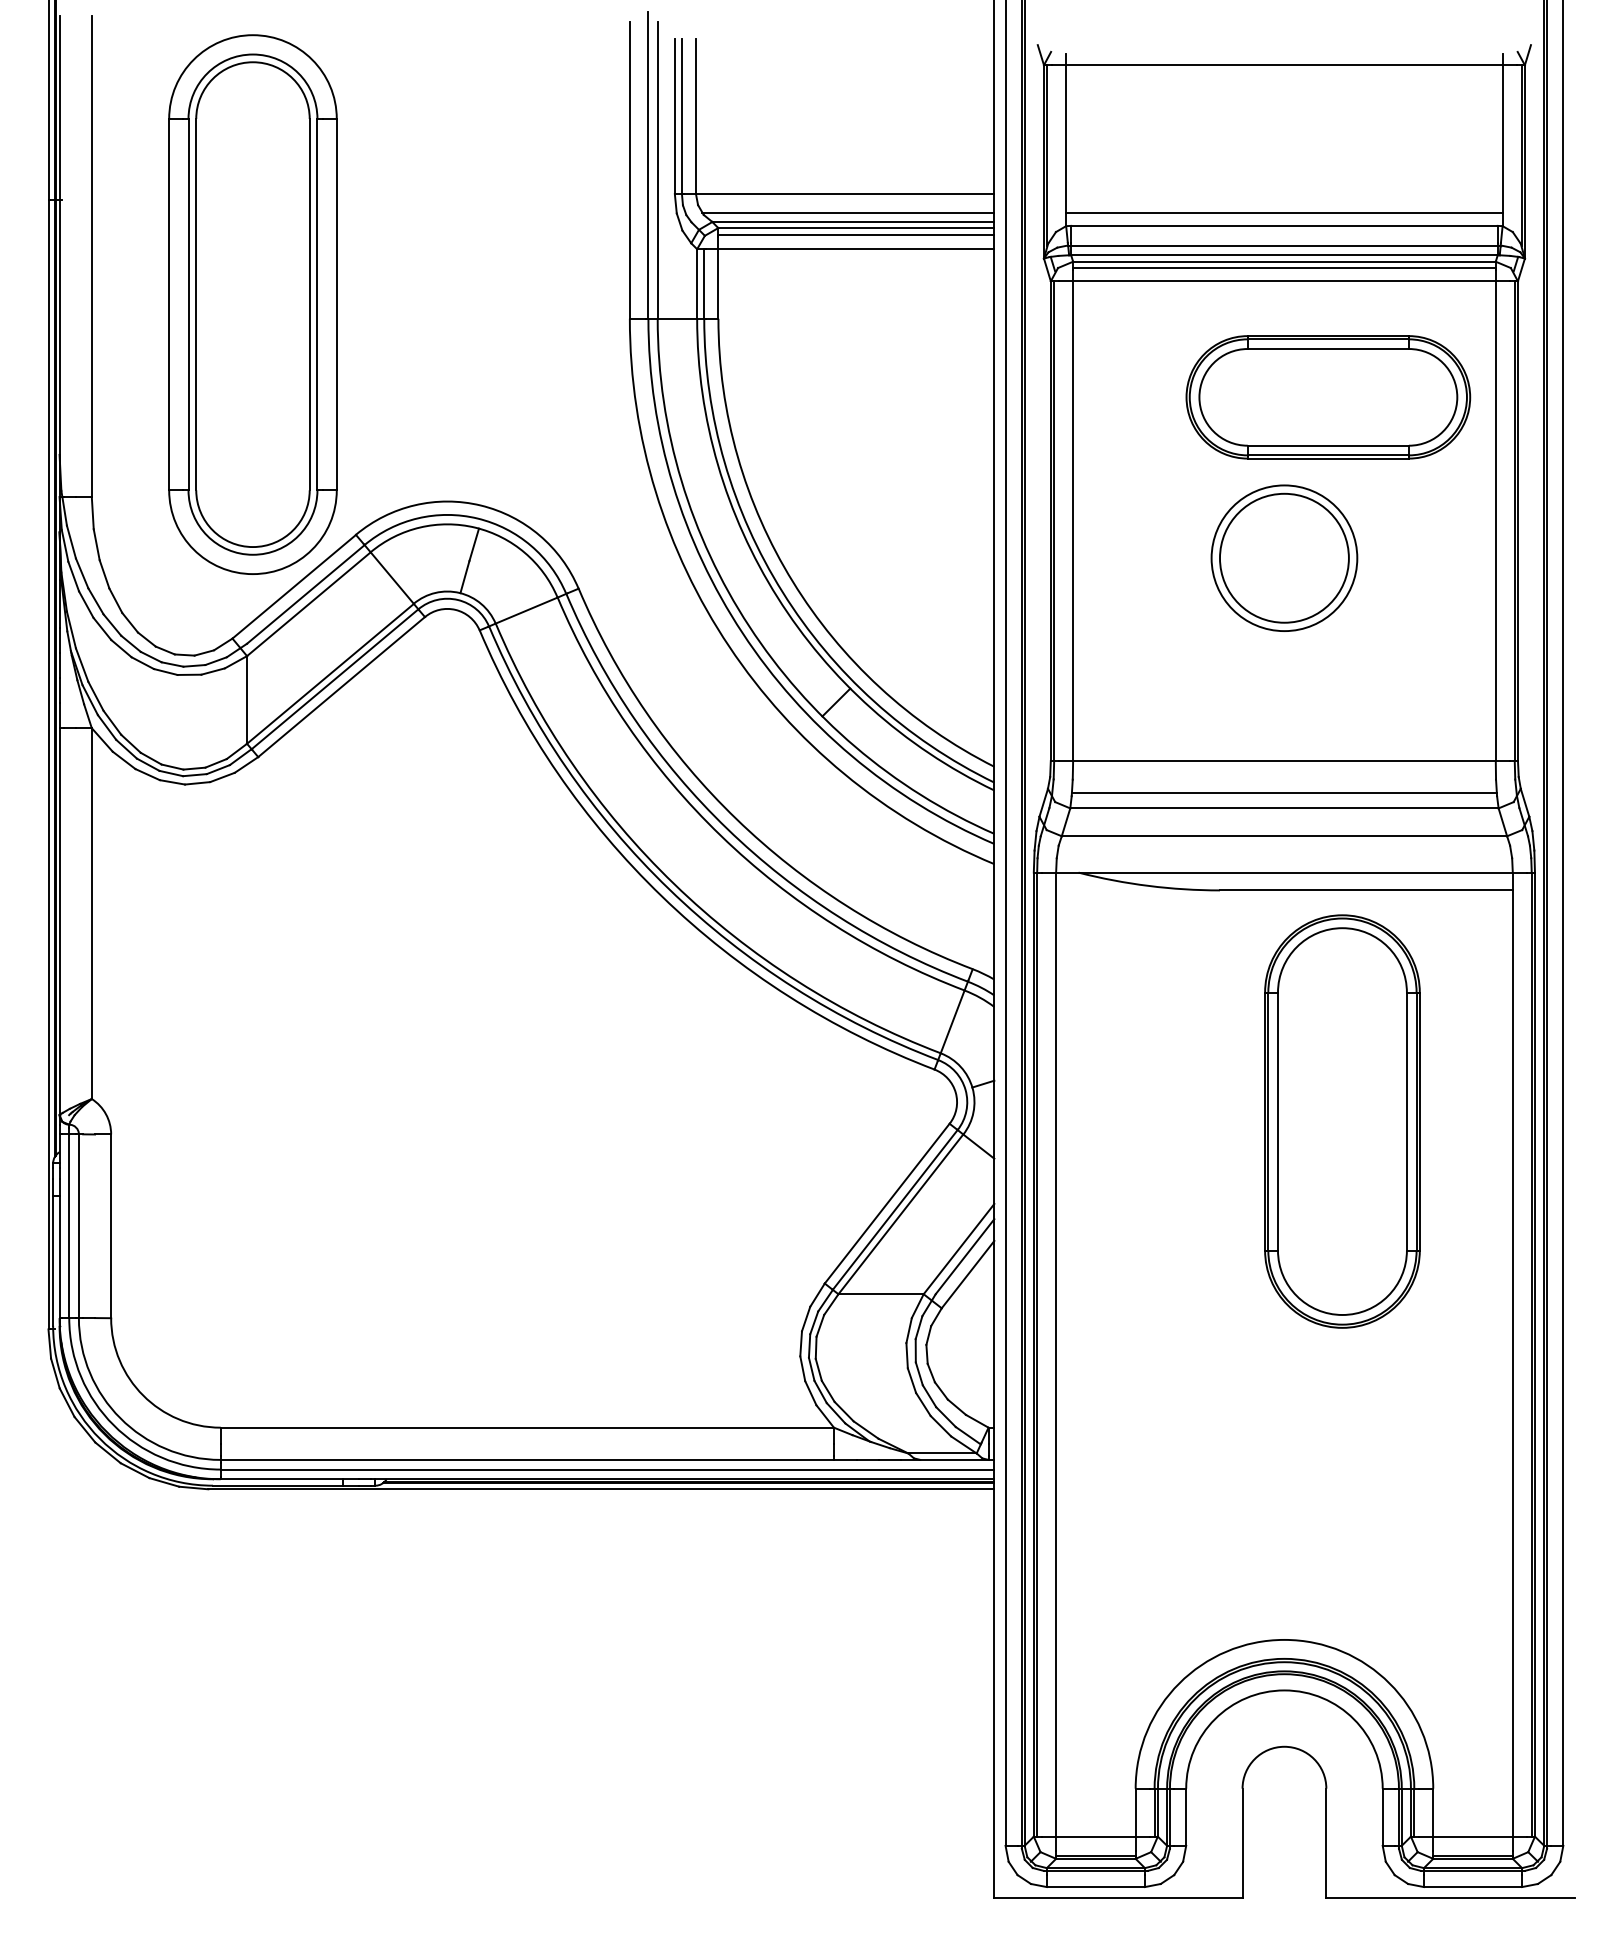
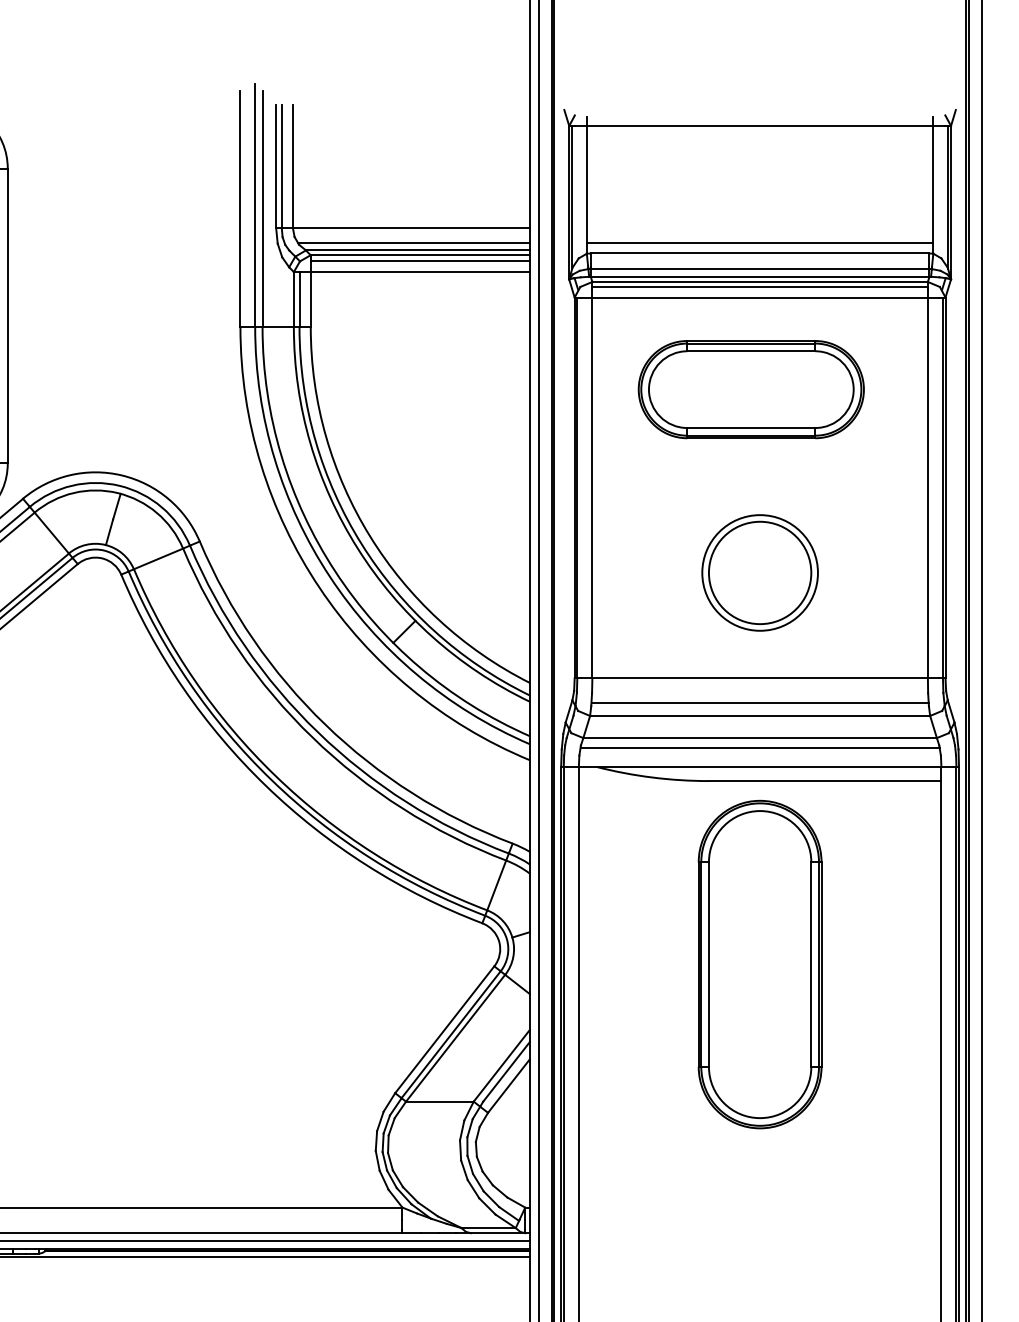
part: (1328, 397) -> (751, 389), moved
part: (1284, 557) -> (760, 572), moved
line: (1284, 848) -> (760, 747), added
part: (1342, 1121) -> (760, 964), moved

